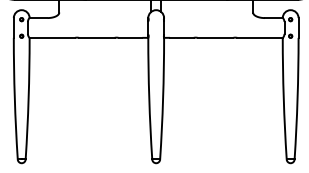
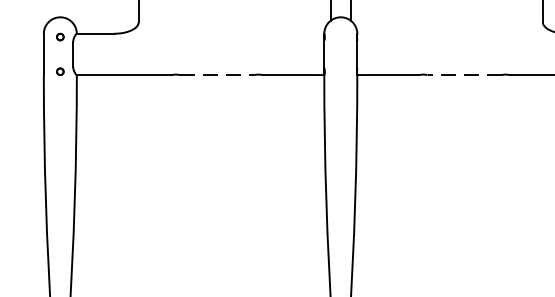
line: (96, 37) -> (216, 74), solid -> dashed
line: (215, 37) -> (464, 74), solid -> dashed

